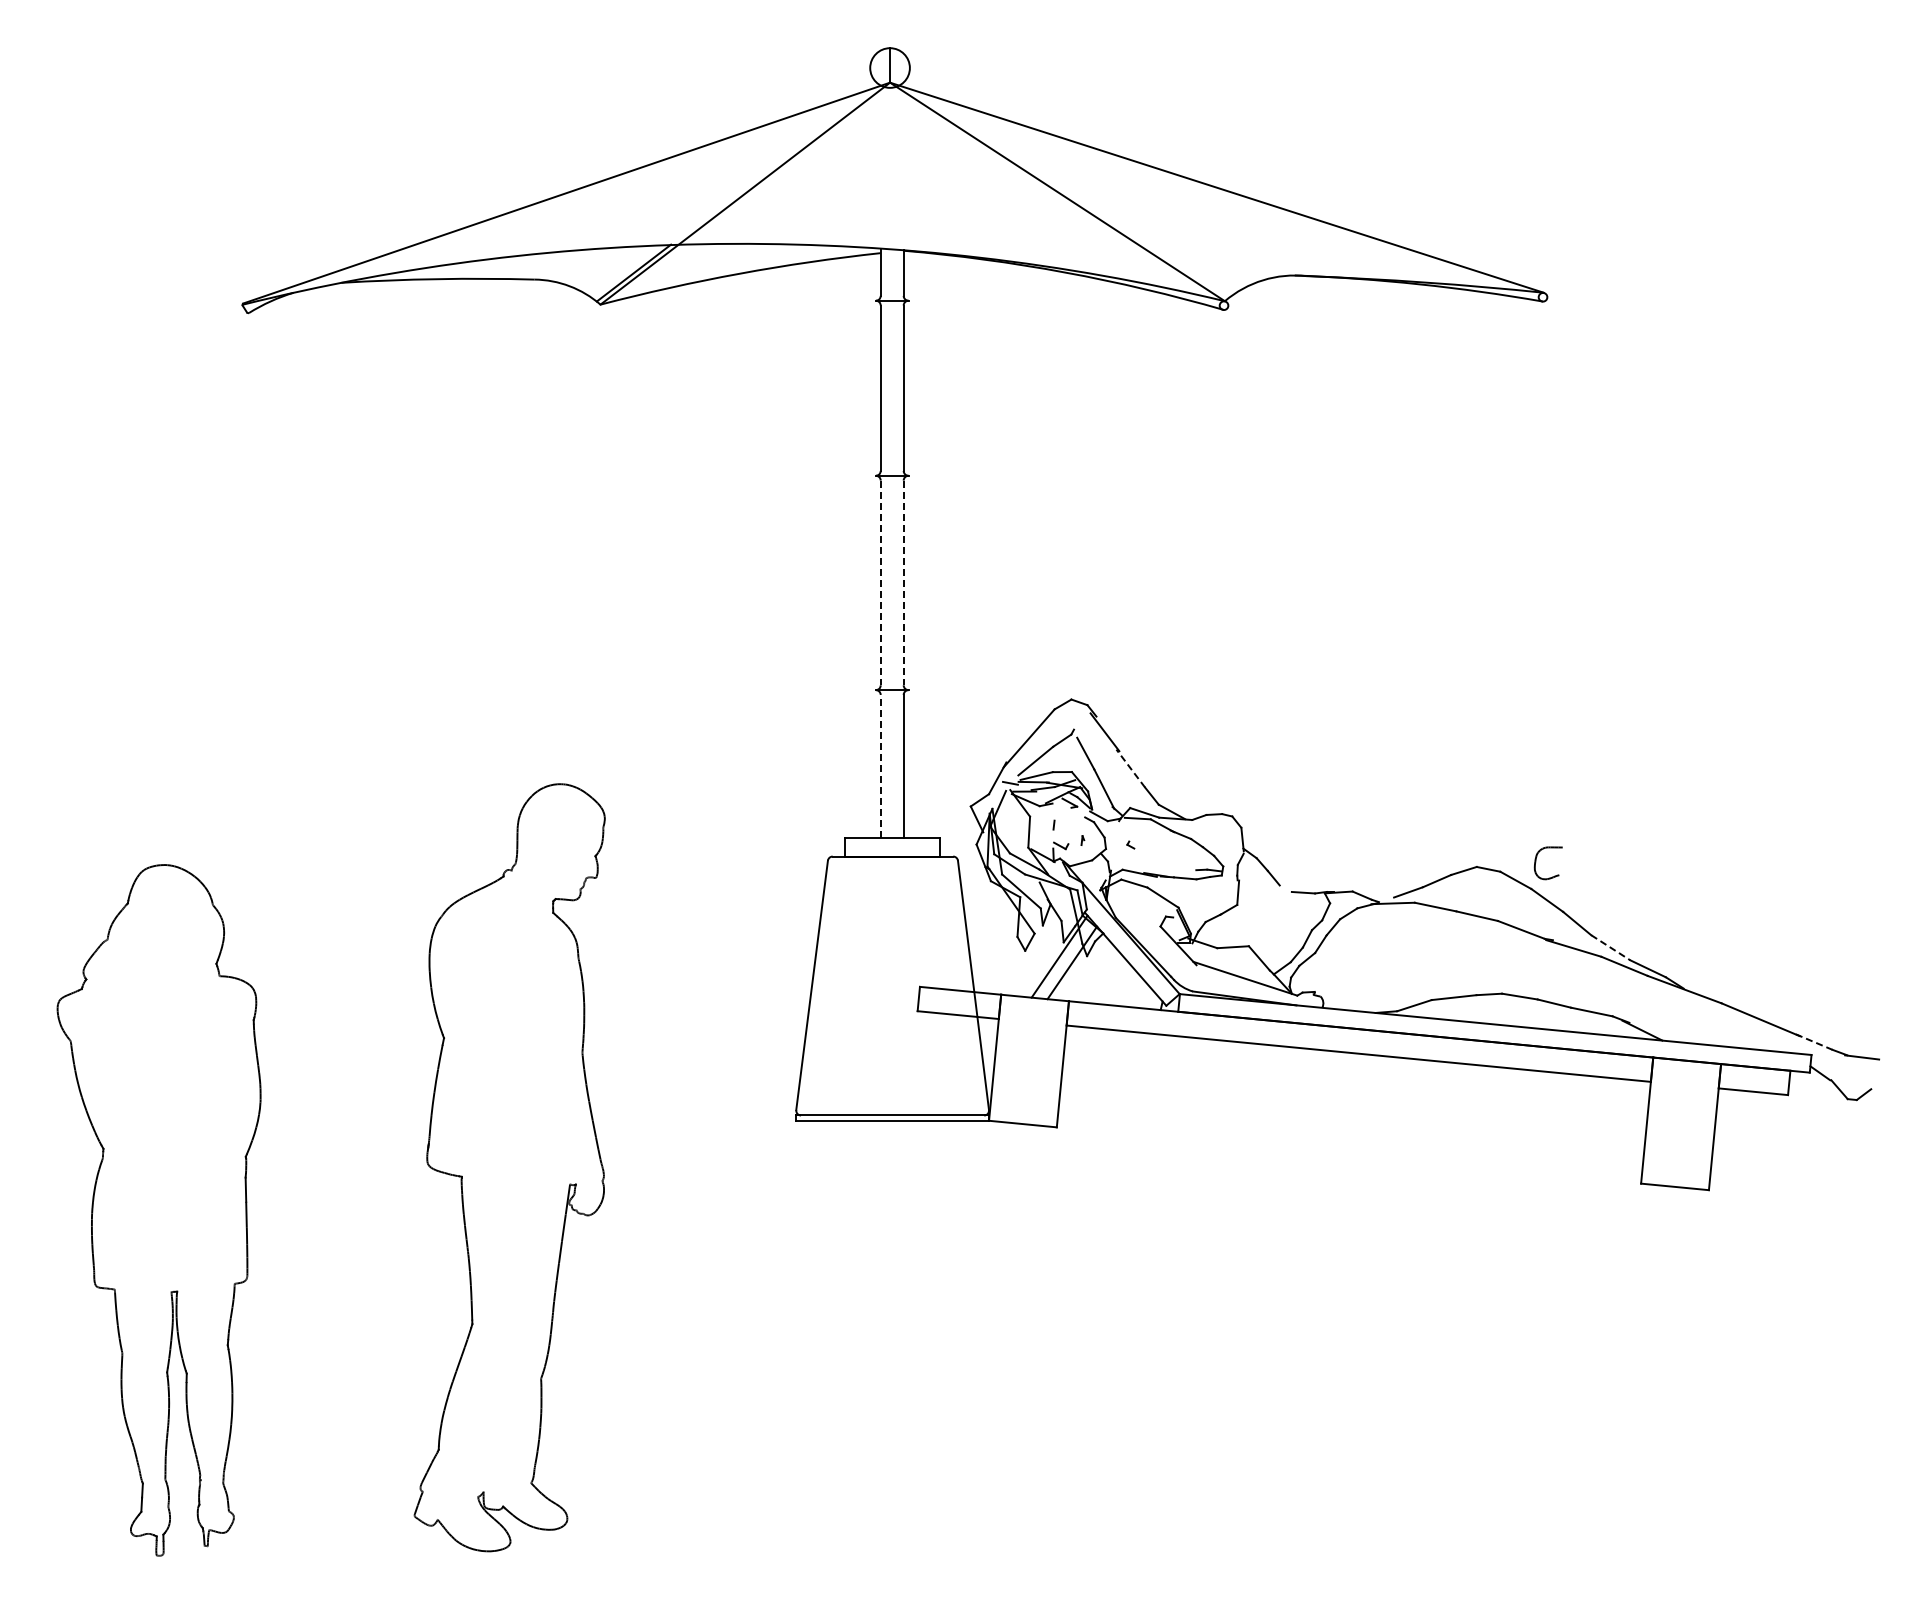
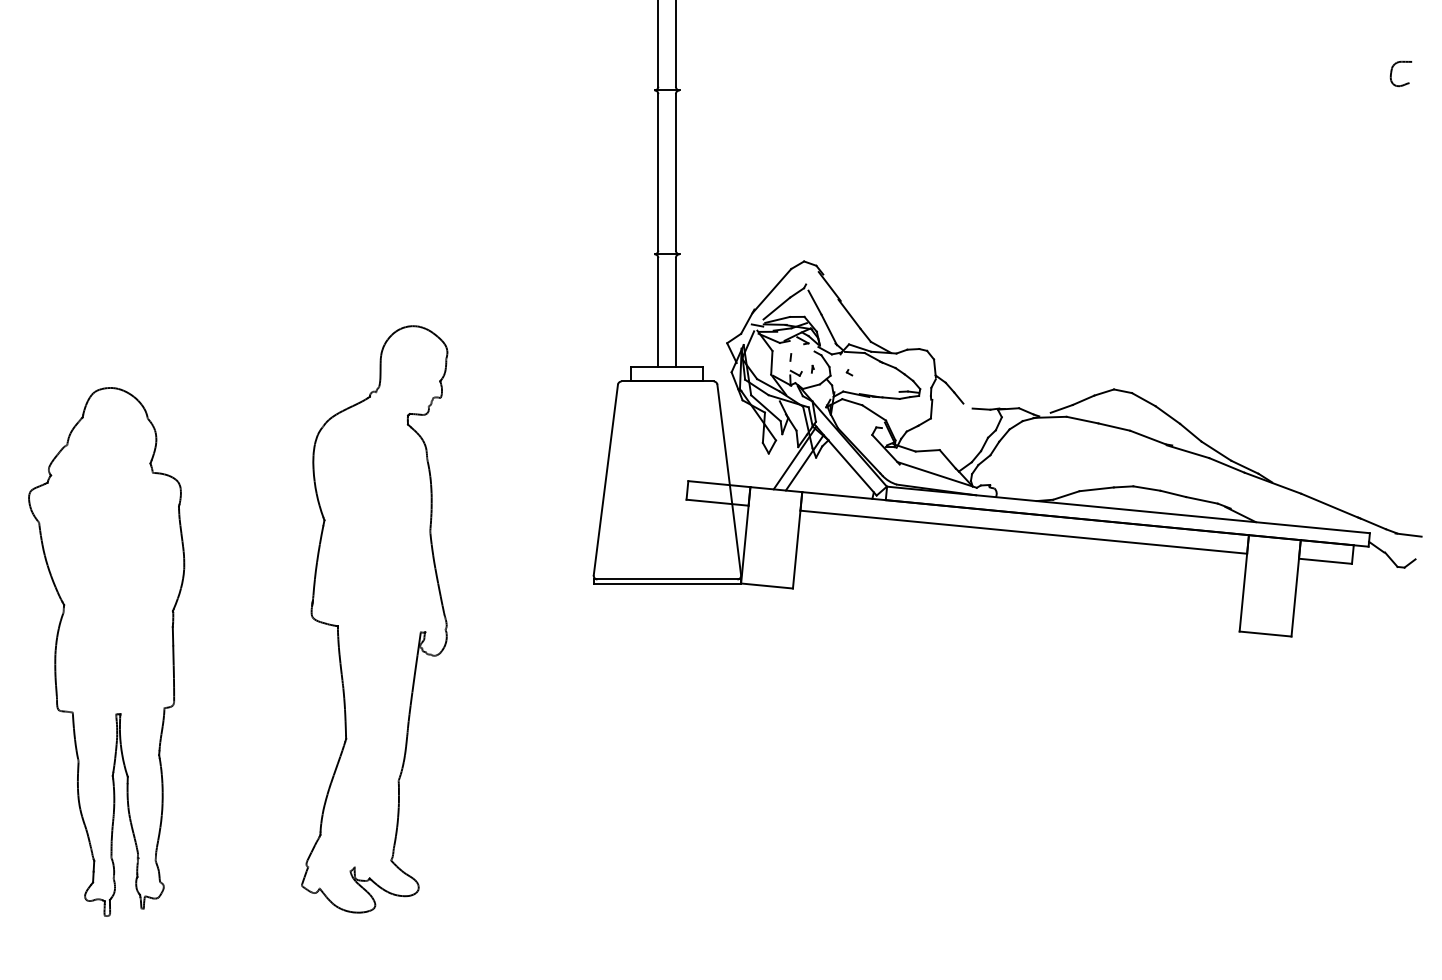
line: (880, 583) -> (658, 172), dashed -> solid
line: (903, 583) -> (675, 172), dashed -> solid
line: (880, 765) -> (658, 311), dashed -> solid
line: (1130, 768) -> (849, 314), dashed -> solid
part: (1536, 862) -> (1392, 73), moved
line: (1611, 947) -> (1217, 451), dashed -> solid
line: (1814, 1042) -> (1372, 523), dashed -> solid

